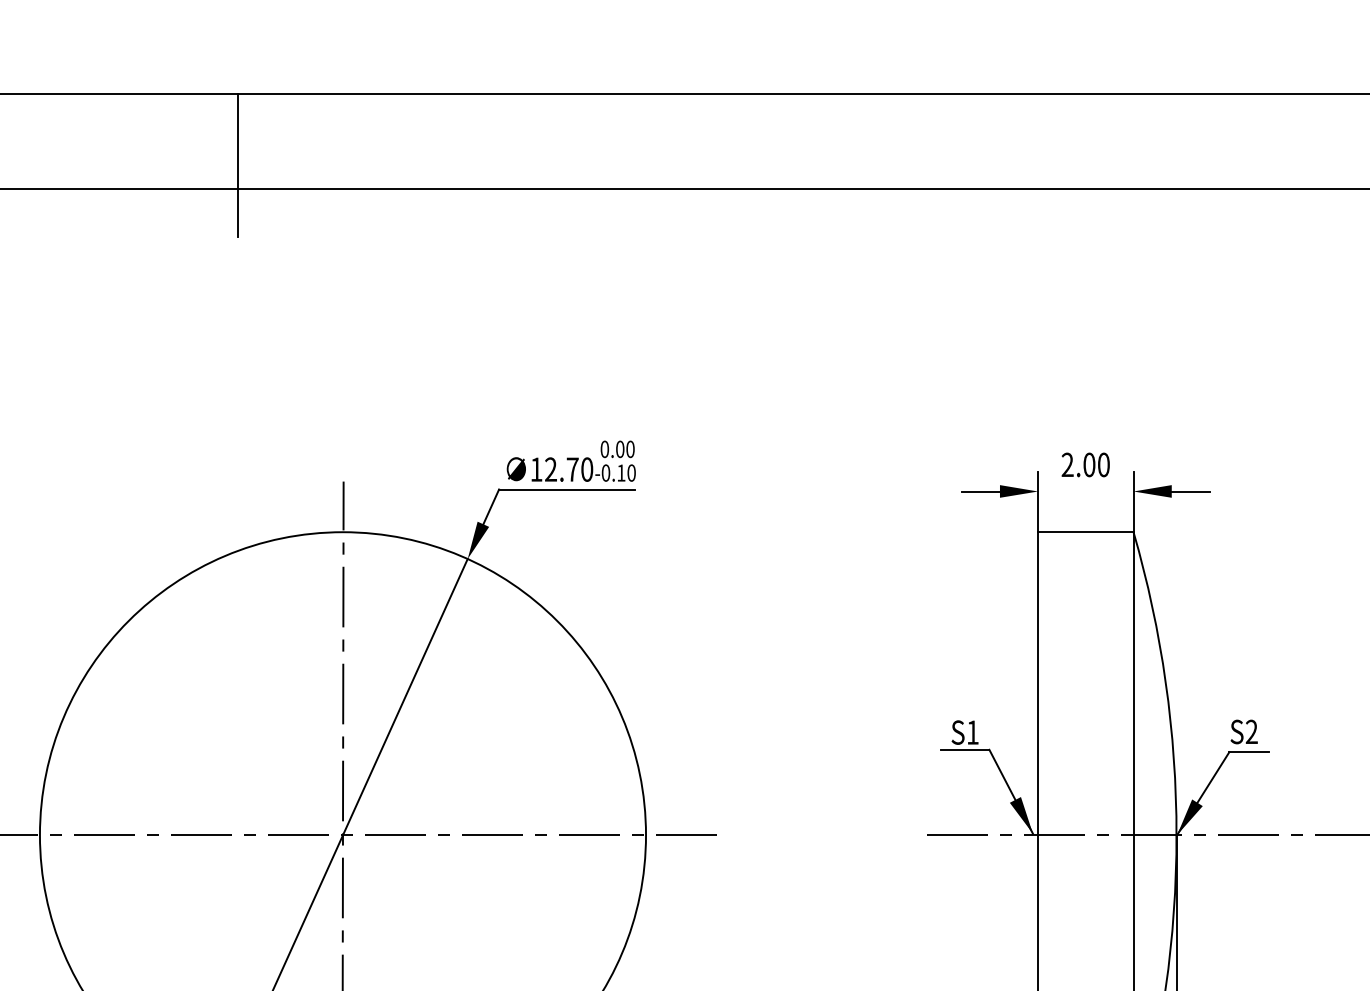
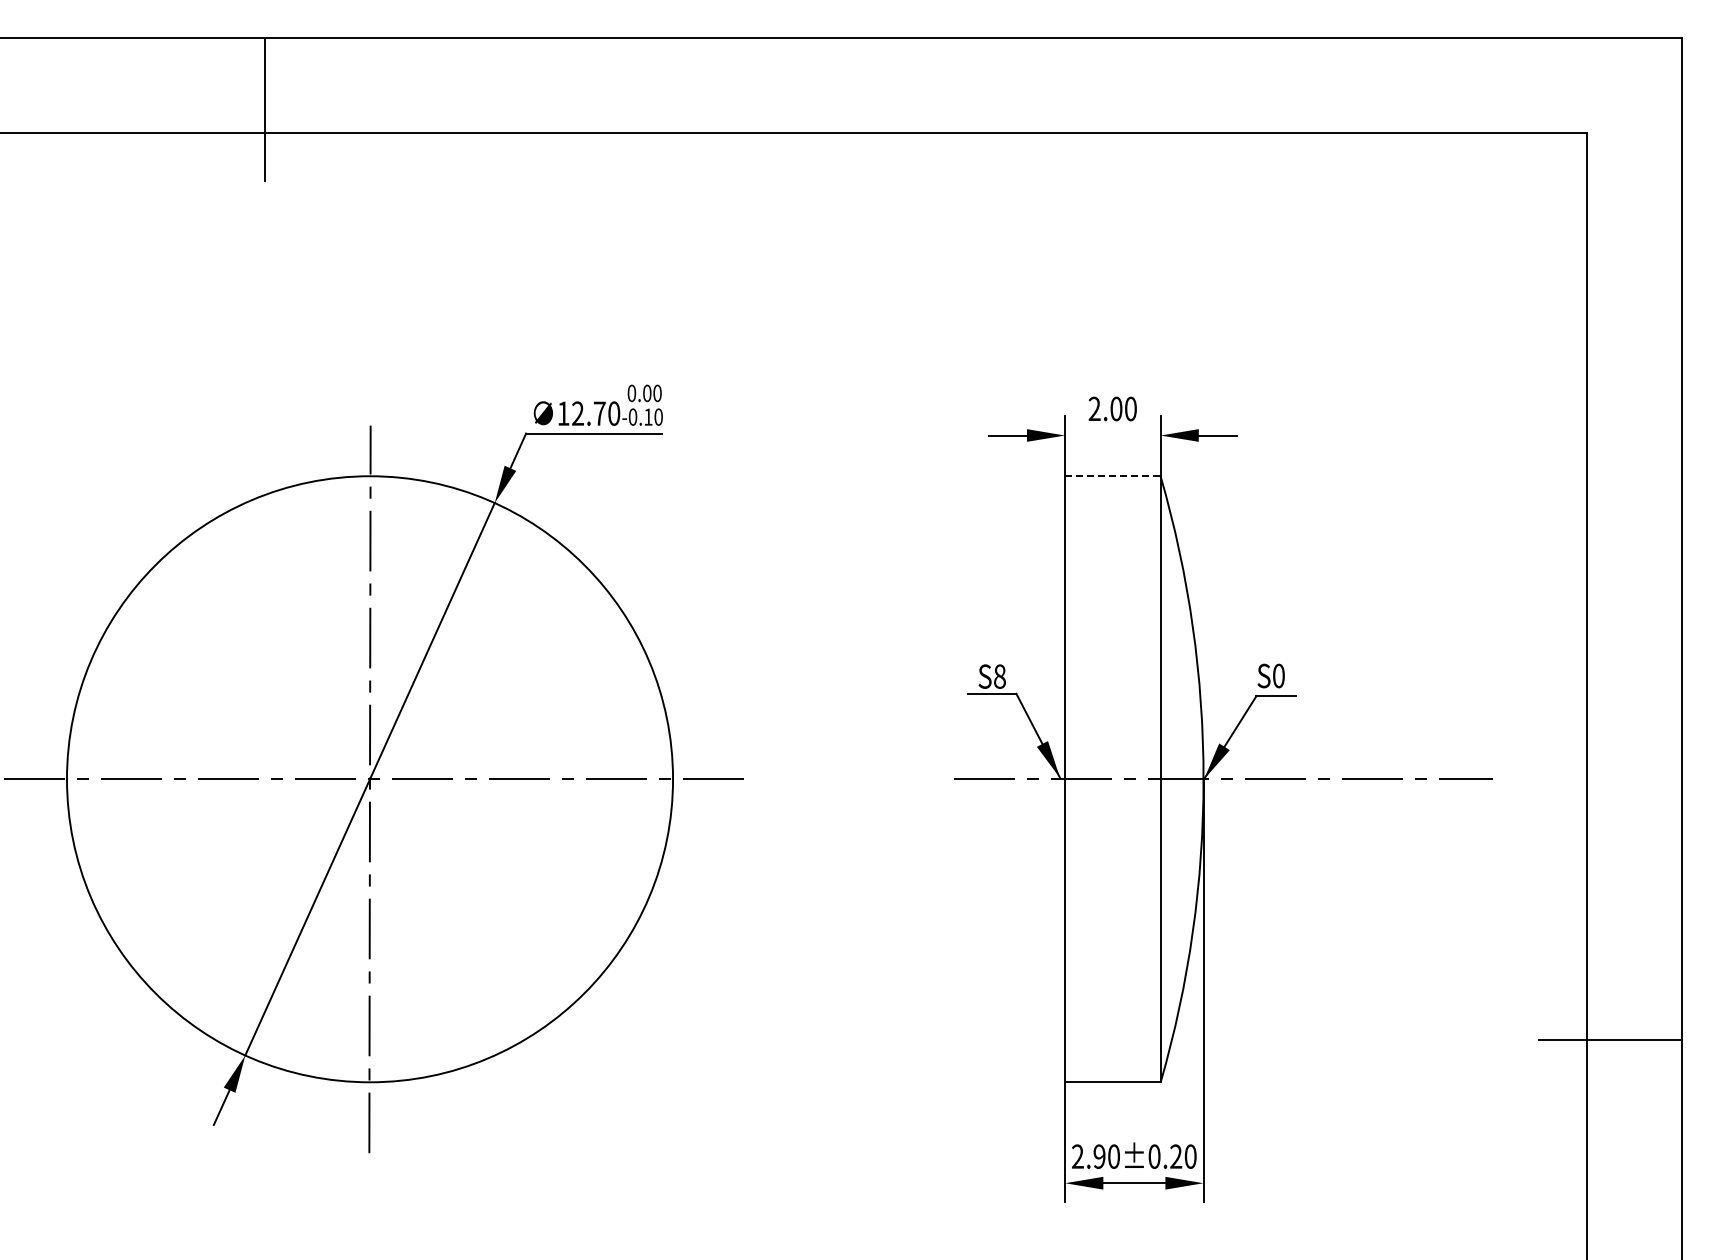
line: (1085, 532) -> (1112, 476), solid -> dashed
text: (1251, 731) -> (1278, 675), S2 -> S0
text: (972, 732) -> (999, 676), S1 -> S8

